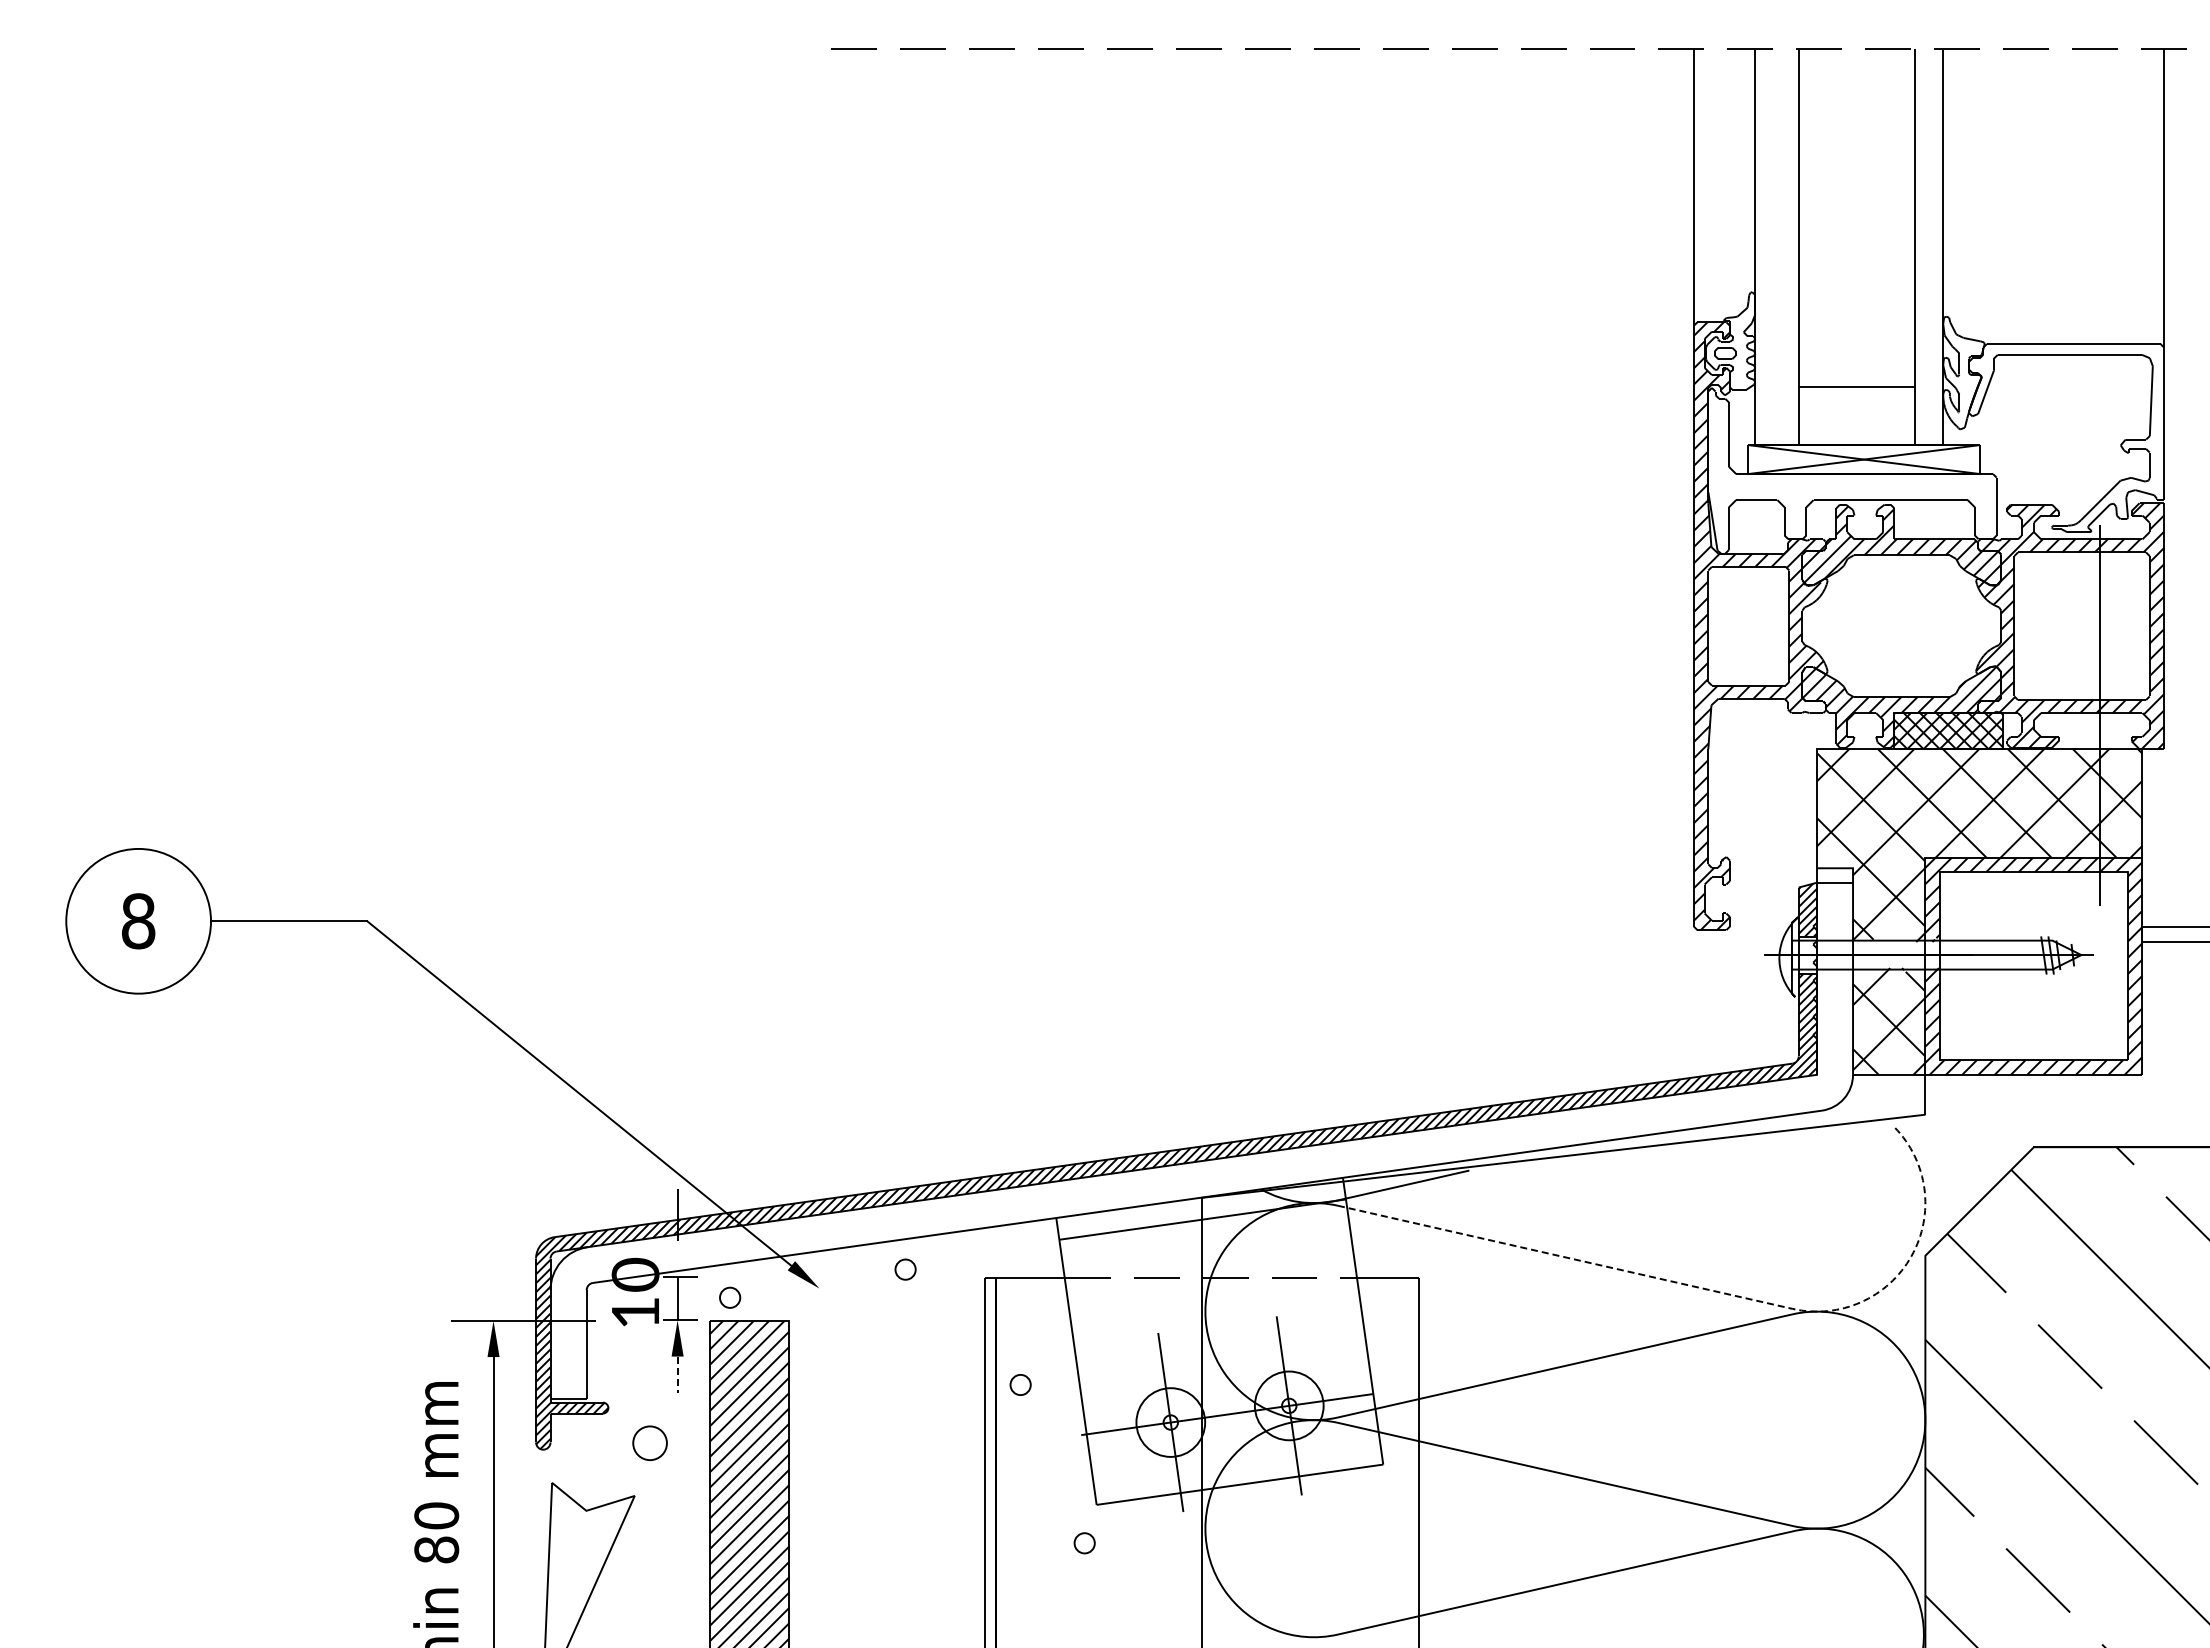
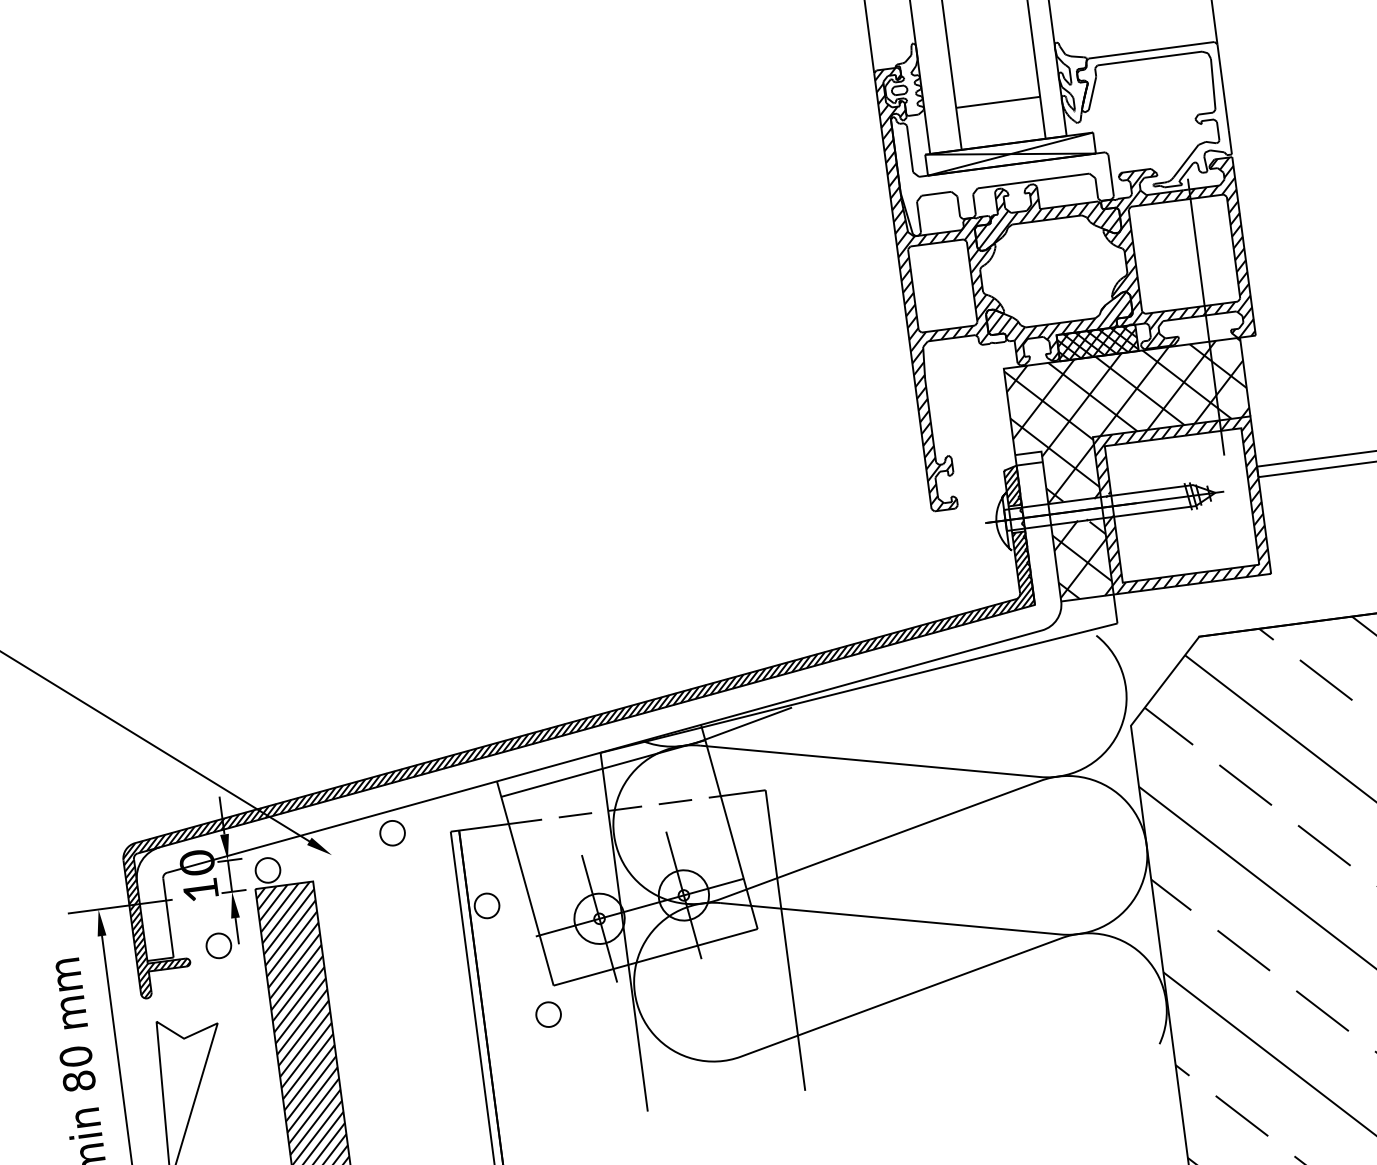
fill: (677, 1259) -> (226, 847), added
circle: (905, 1269) -> (392, 833), size x1.67
line: (1721, 1292) -> (986, 771), dashed -> solid
circle: (729, 1297) -> (267, 870), size x1.67
line: (677, 1375) -> (237, 931), dashed -> solid
circle: (1020, 1384) -> (486, 905), size x1.67
circle: (649, 1442) -> (218, 945), moved
circle: (1084, 1543) -> (548, 1014), size x1.67

